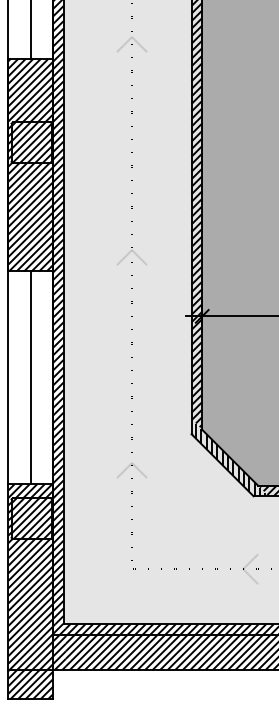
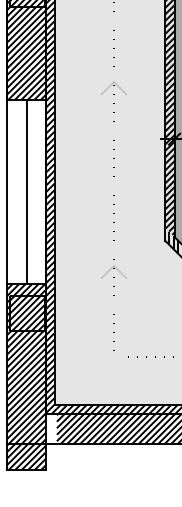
hatch: (59, 651) -> (51, 428), removed

